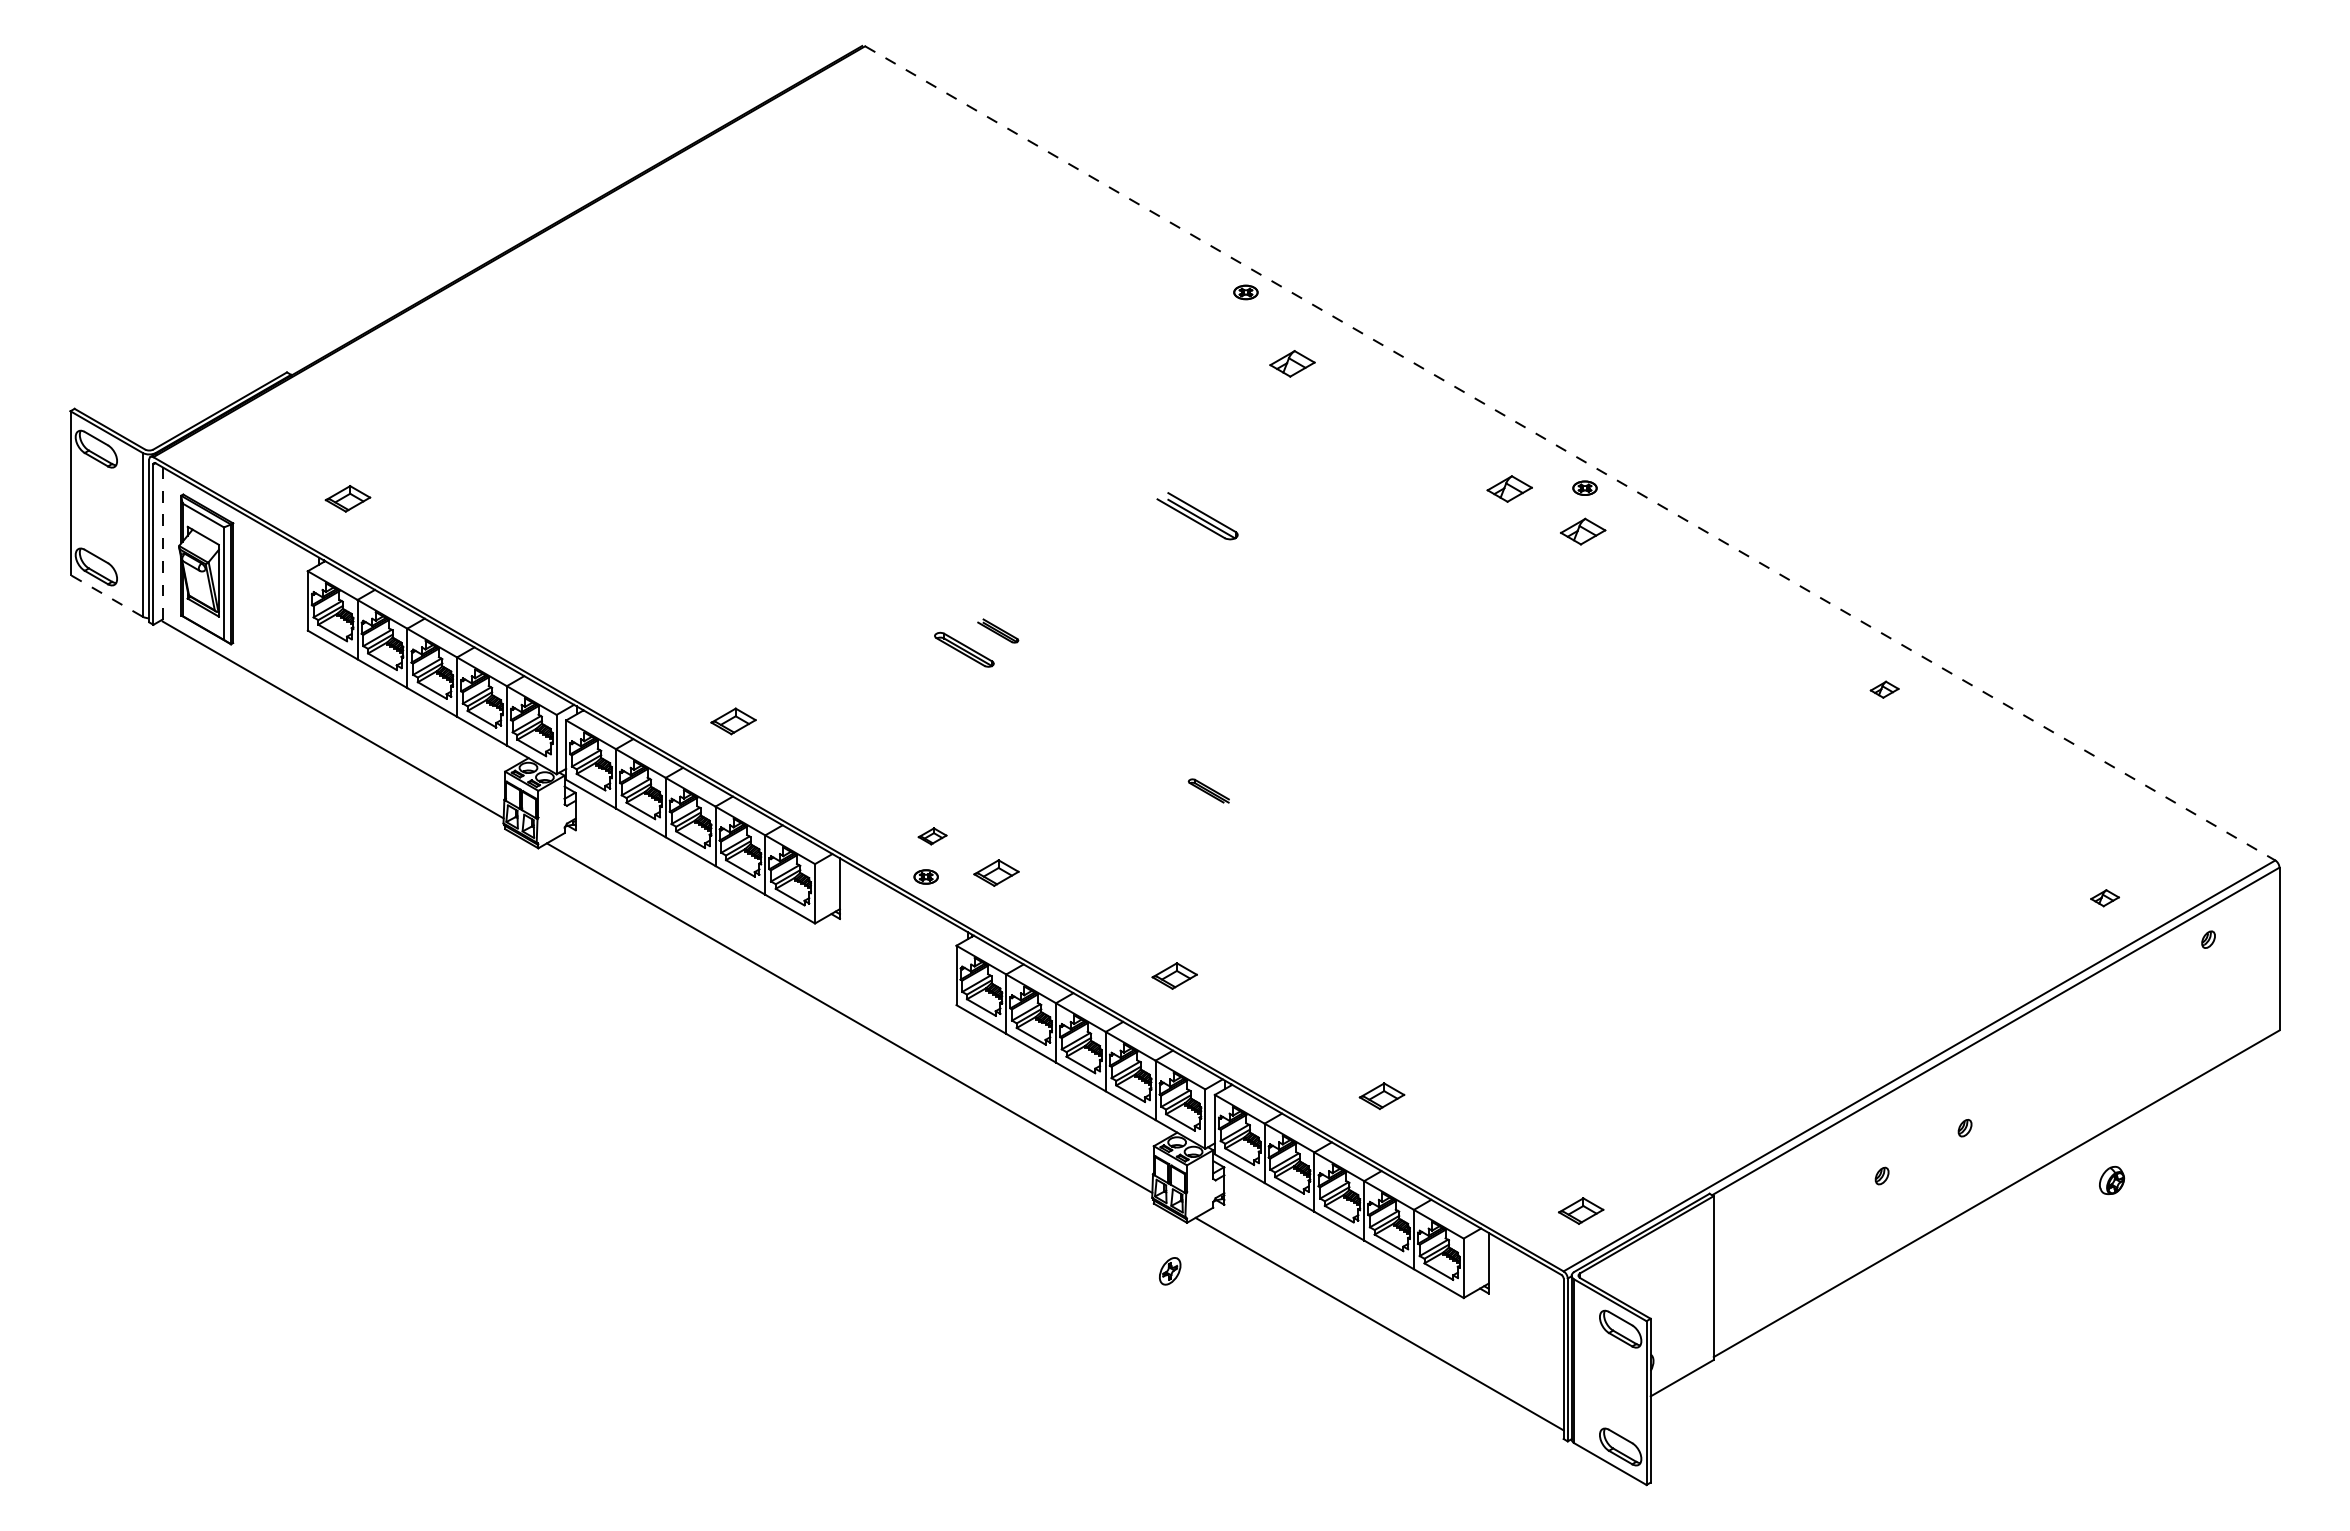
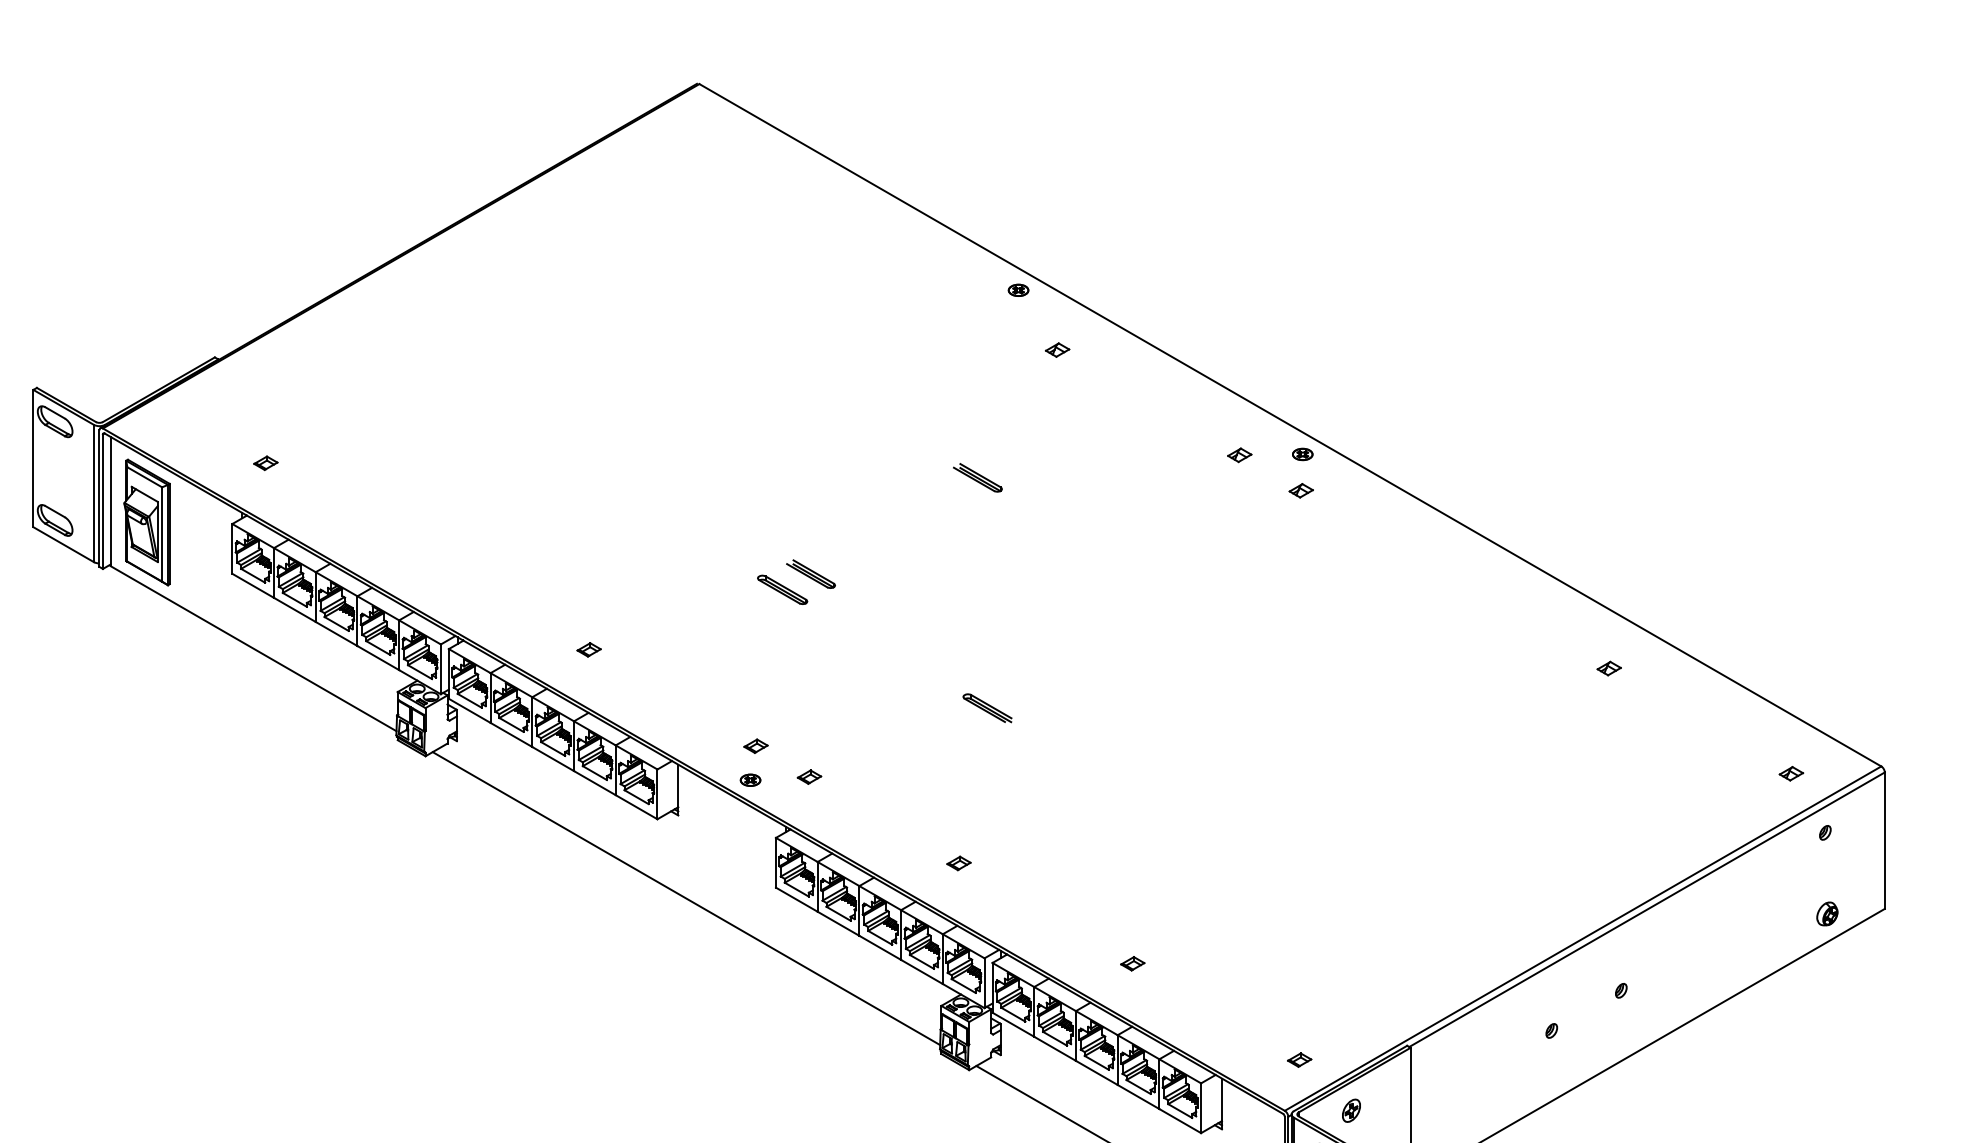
part: (1292, 363) -> (1057, 349), size x0.62
line: (1570, 453) -> (1290, 425), dashed -> solid
part: (1509, 489) -> (1239, 455), size x0.62
part: (347, 498) -> (265, 463), size x0.62
part: (1196, 515) -> (977, 477), size x0.71
part: (1583, 531) -> (1301, 490), size x0.62
line: (162, 544) -> (110, 501), dashed -> solid
line: (106, 595) -> (63, 544), dashed -> solid
part: (997, 630) -> (810, 573), size x1.43
part: (1884, 689) -> (1609, 668), moved
part: (733, 721) -> (589, 649), size x0.62
part: (1208, 790) -> (987, 707), size x1.43
part: (996, 873) -> (809, 777), size x0.62
part: (2104, 898) -> (1790, 774), moved
part: (1174, 976) -> (958, 863), size x0.62
part: (1382, 1095) -> (1133, 963), size x0.62
part: (2112, 1180) -> (1827, 913), moved
part: (1581, 1210) -> (1299, 1059), size x0.62
part: (1170, 1271) -> (1351, 1110), moved

